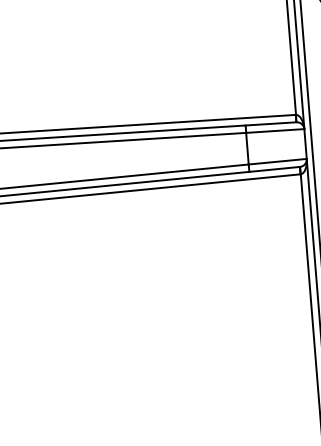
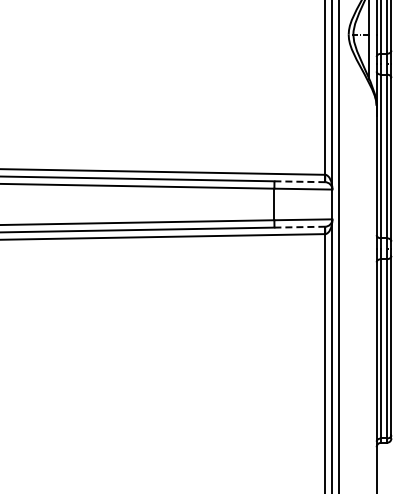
line: (271, 123) -> (300, 181), solid -> dashed
line: (275, 169) -> (300, 227), solid -> dashed

